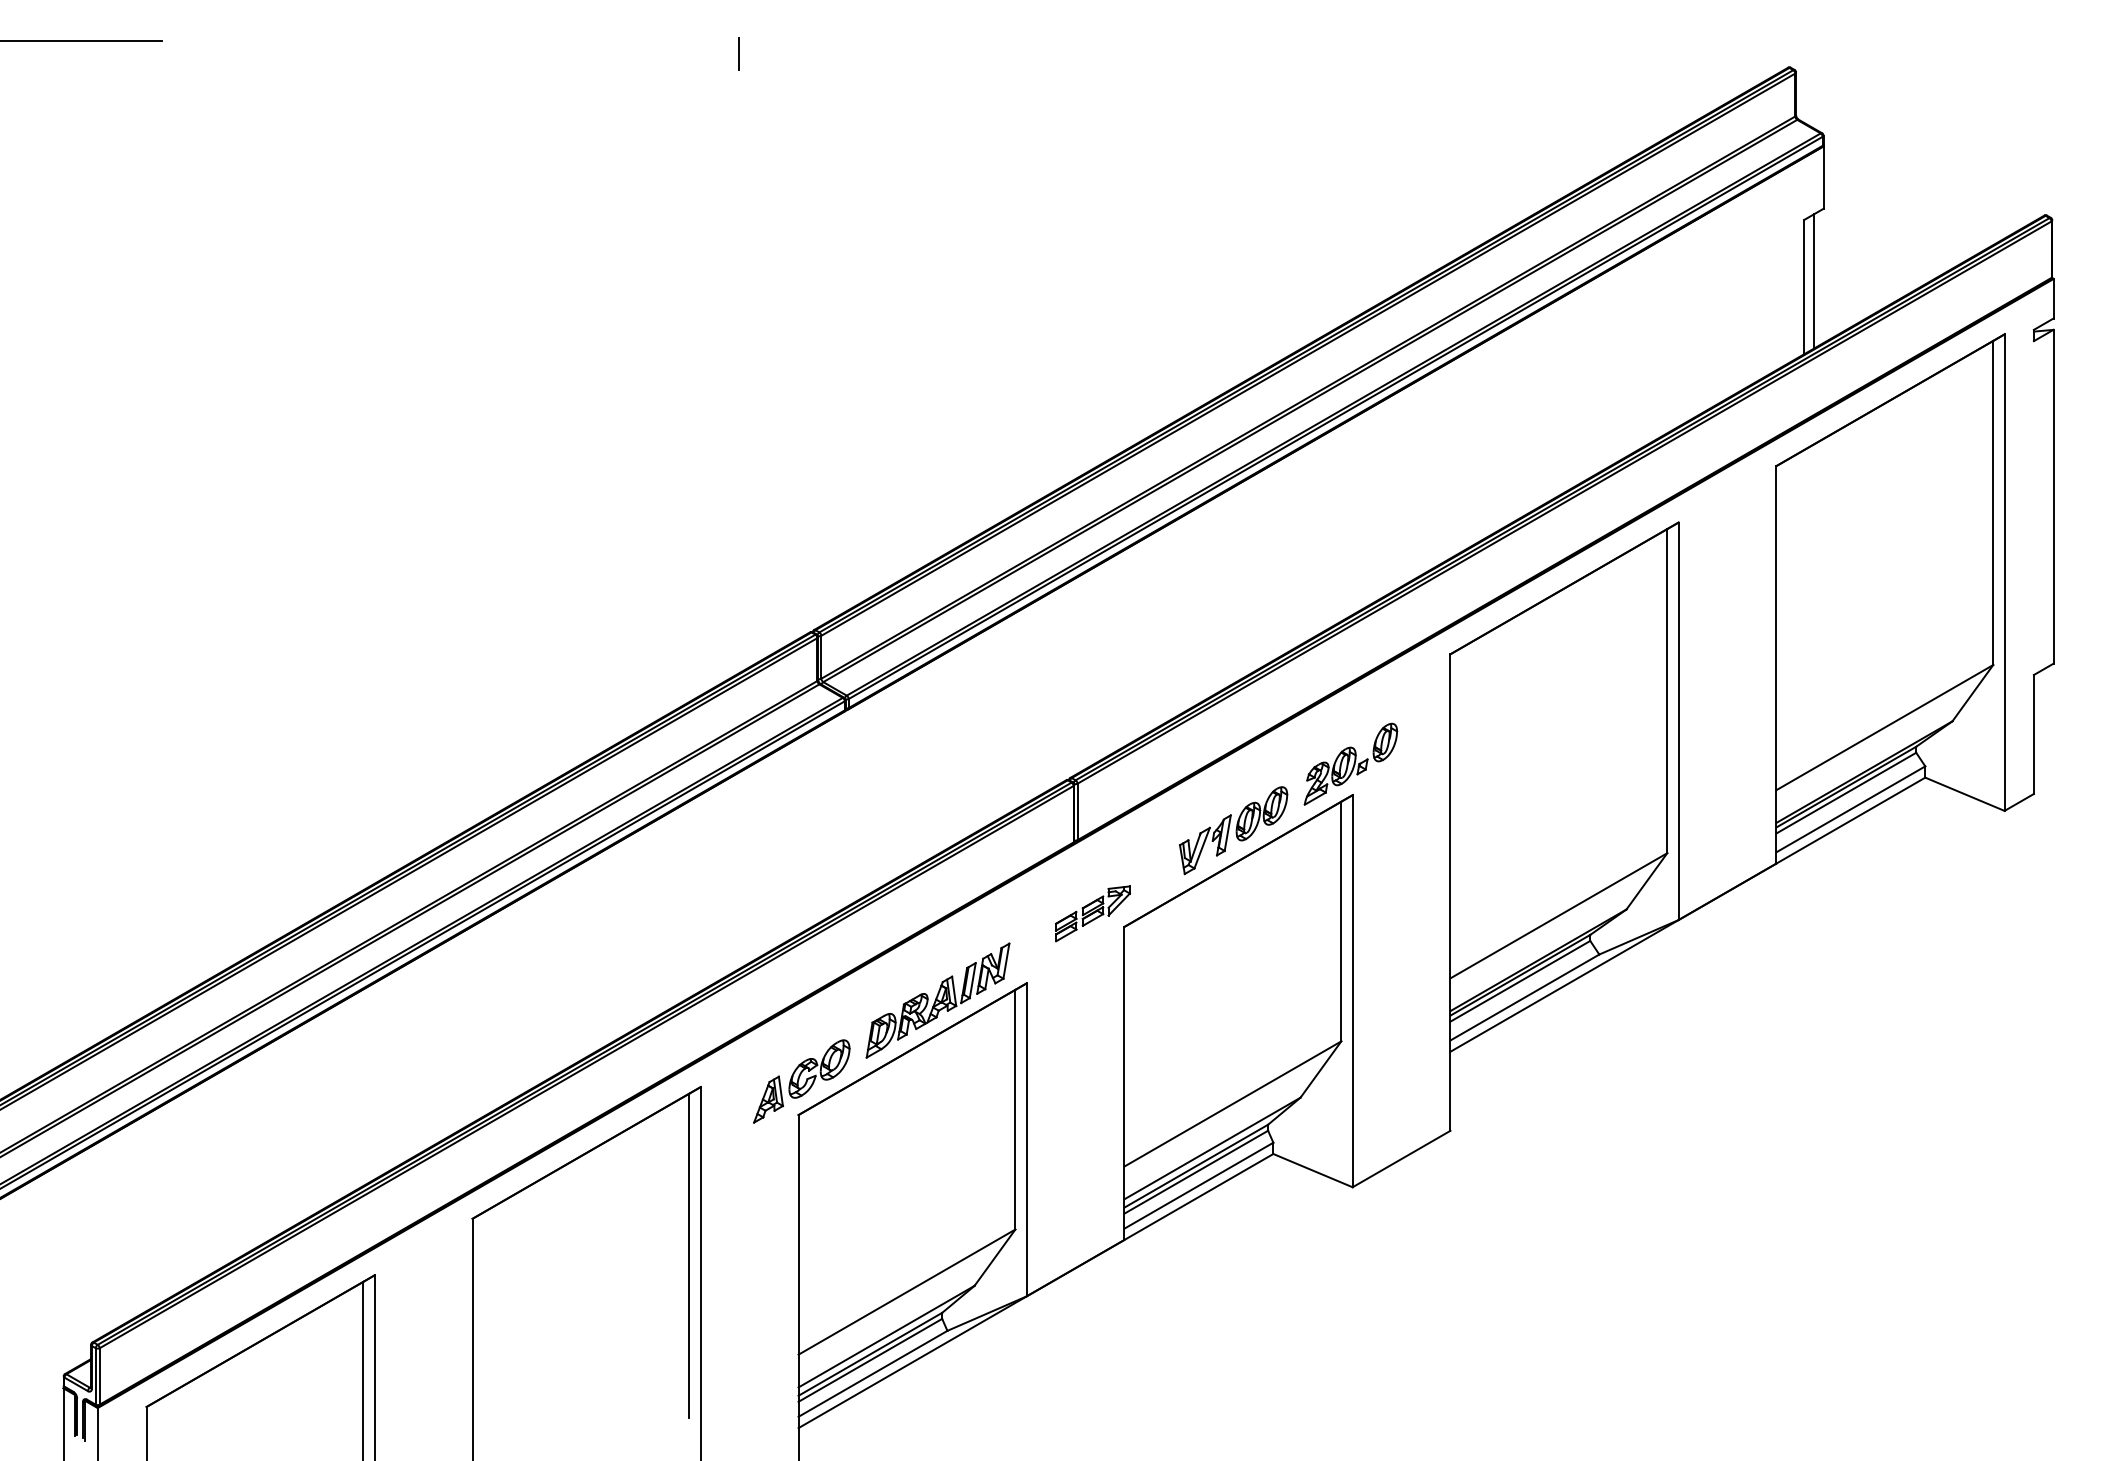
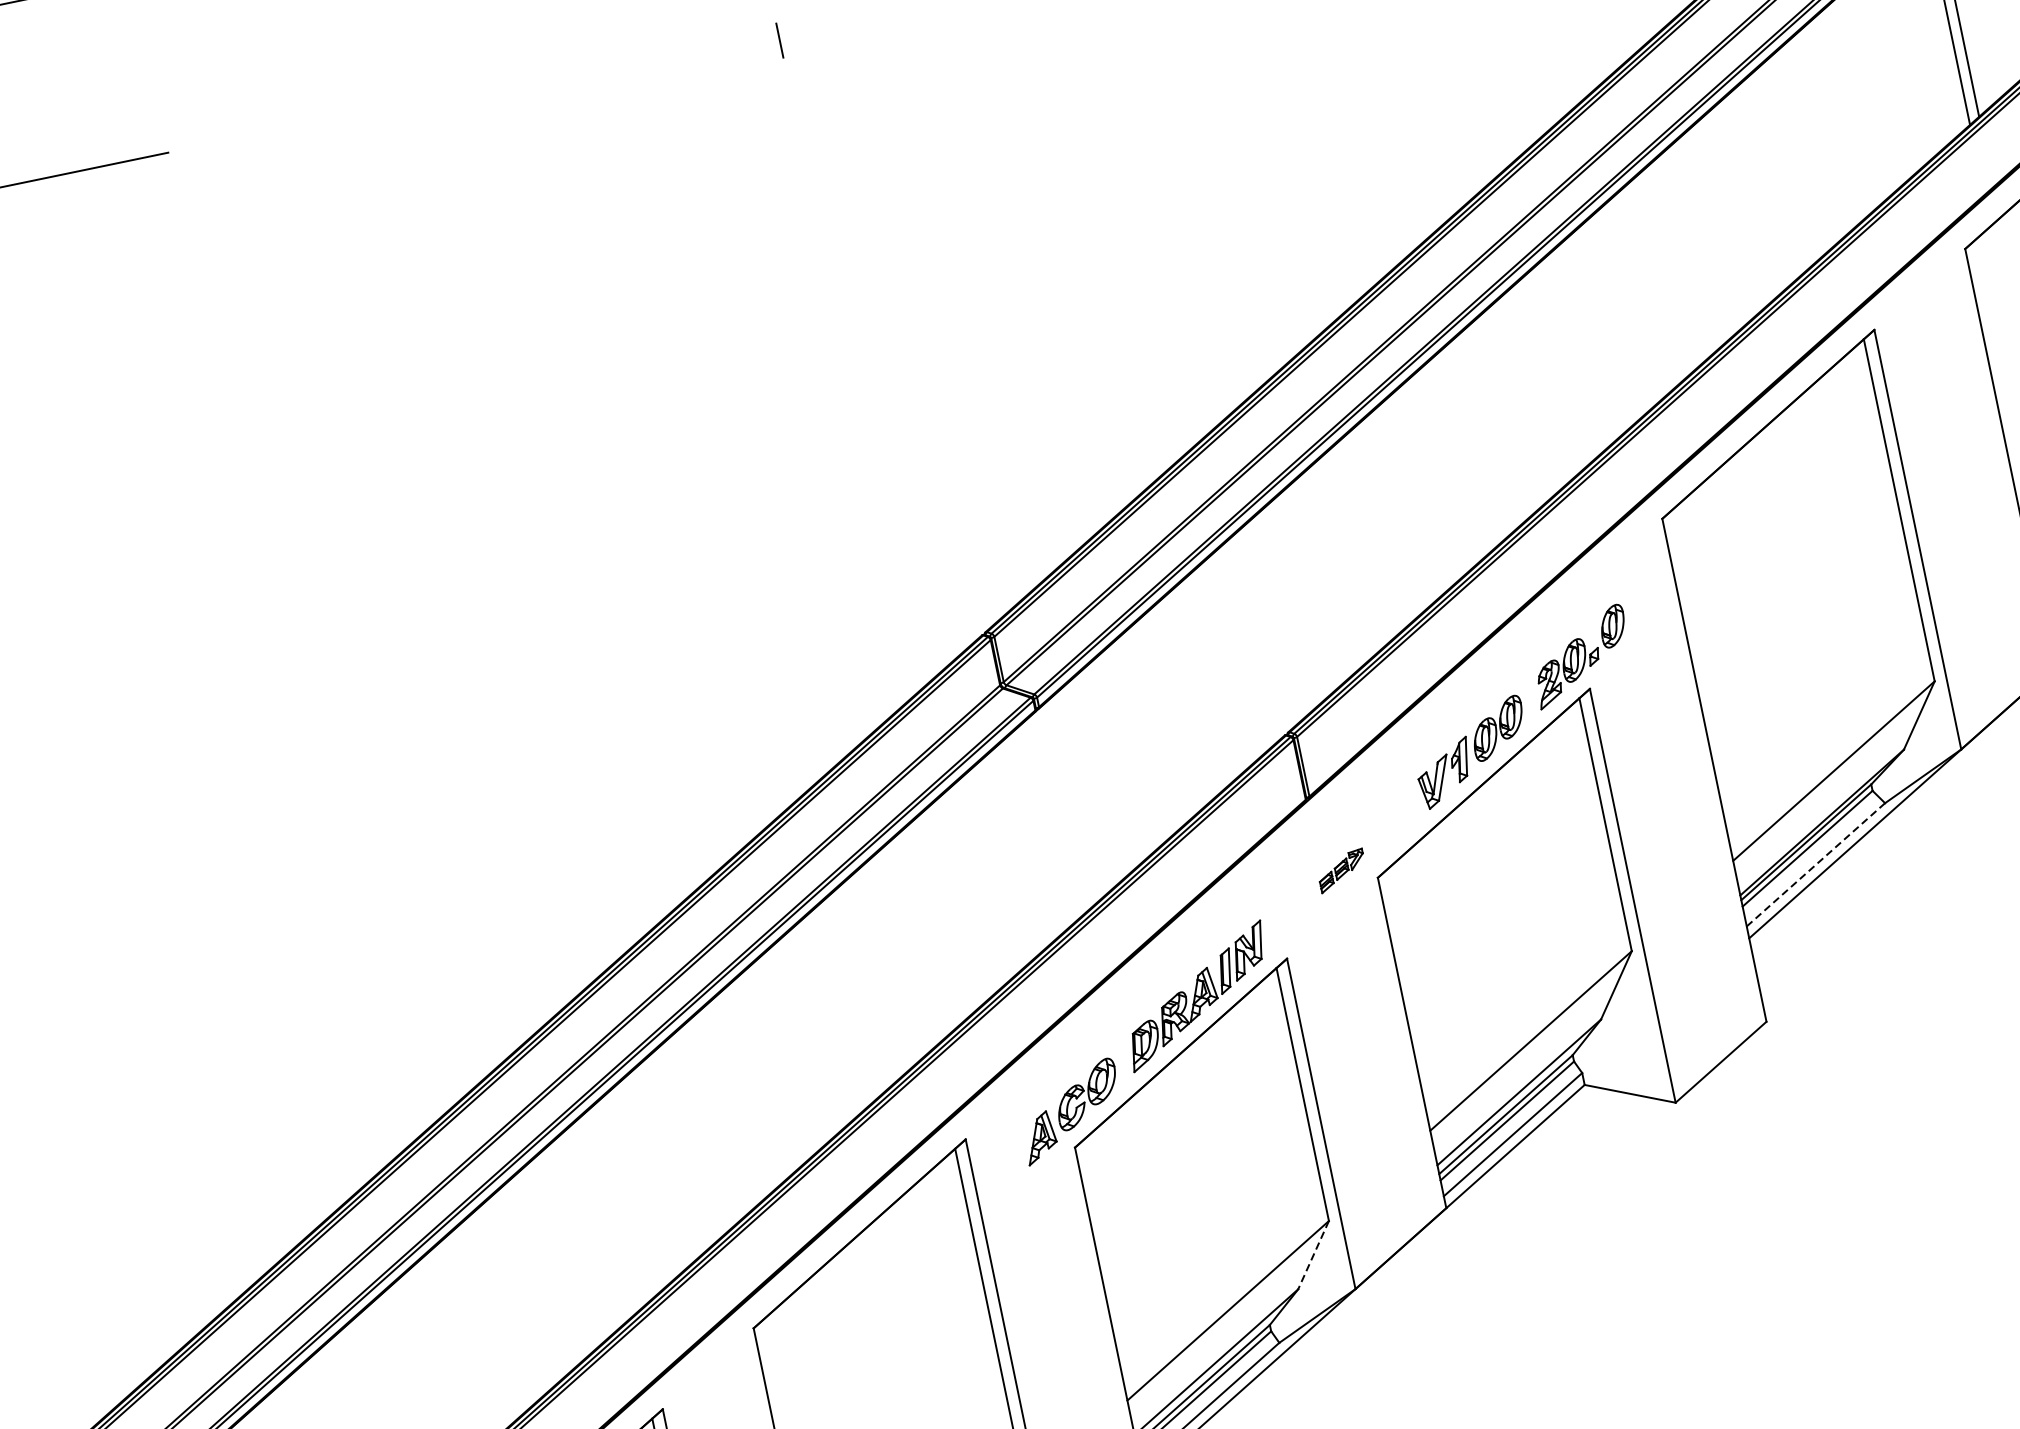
part: (1093, 913) -> (1342, 870), size x0.6
line: (1524, 997) -> (1815, 864), solid -> dashed
line: (995, 1257) -> (1314, 1254), solid -> dashed

